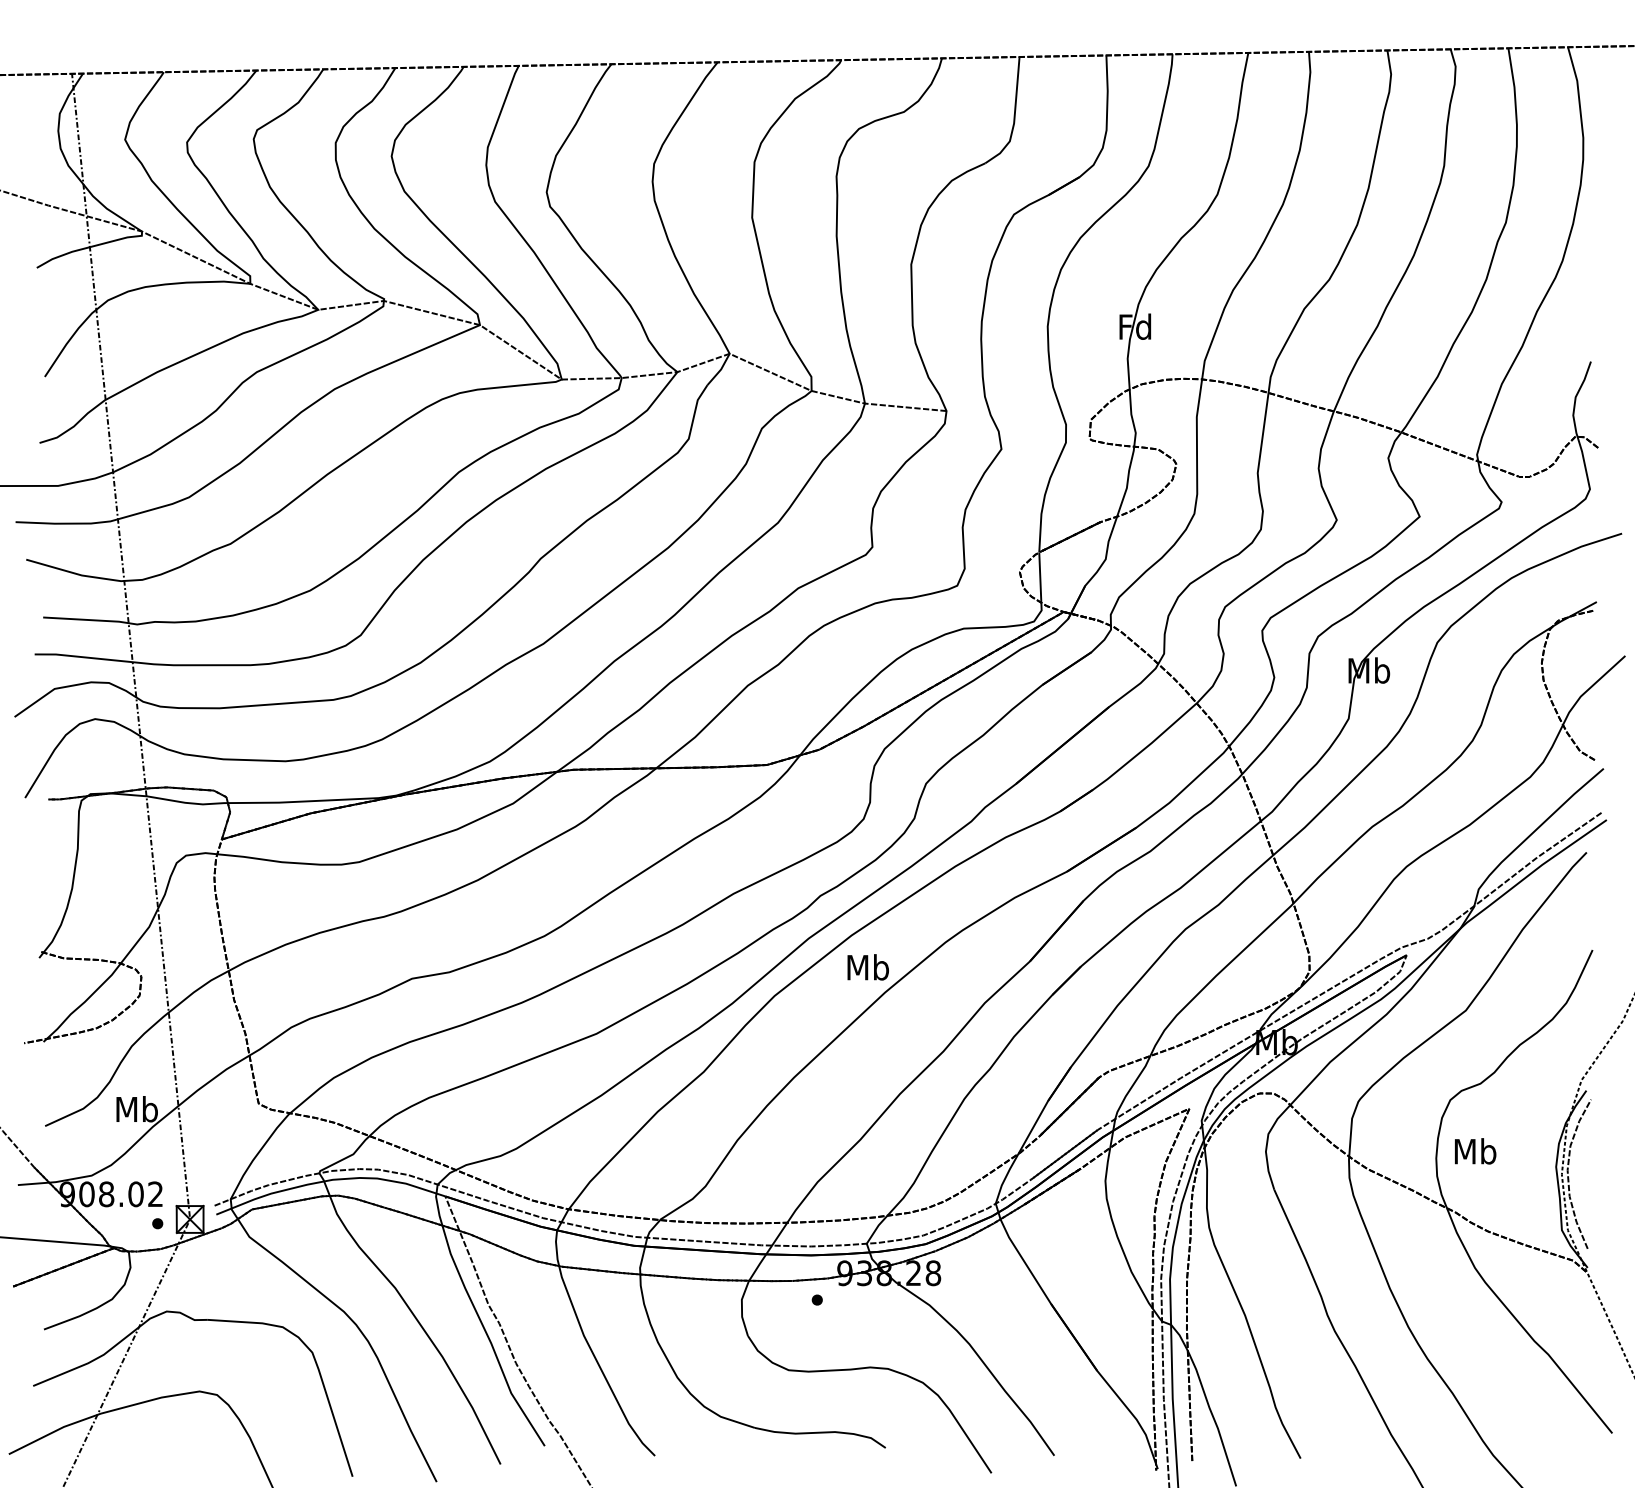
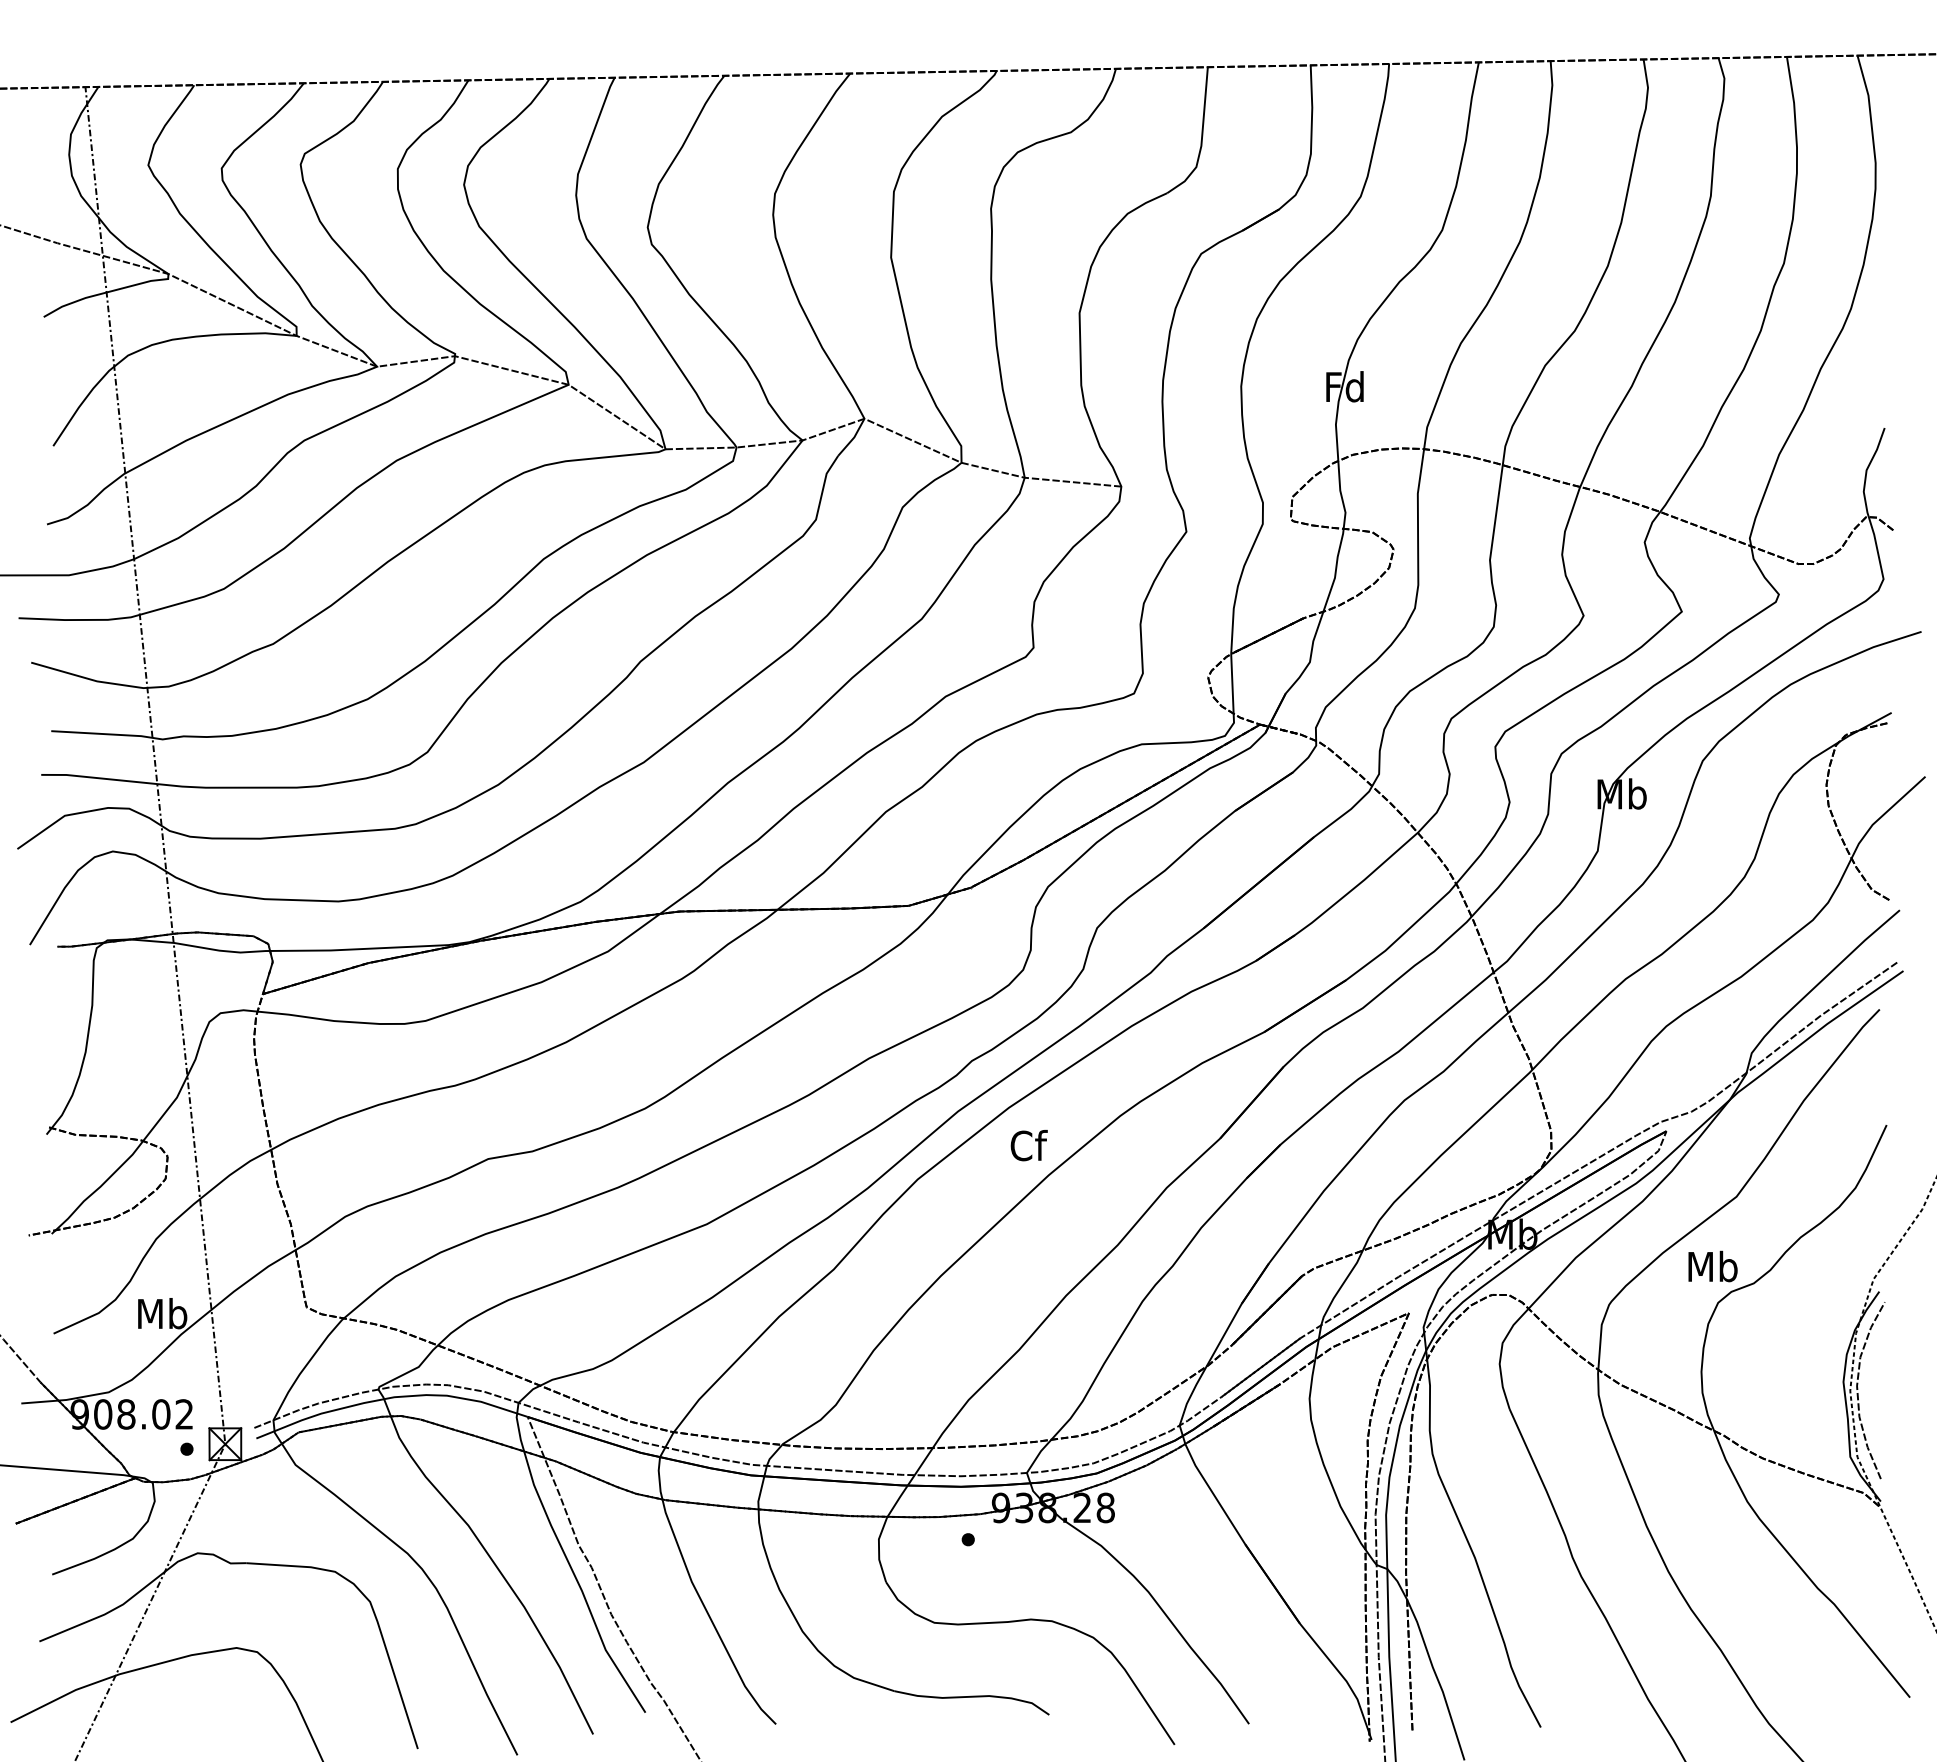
text: (868, 967) -> (1028, 1145), Mb -> Cf
text: (1475, 1151) -> (1712, 1266), moved

